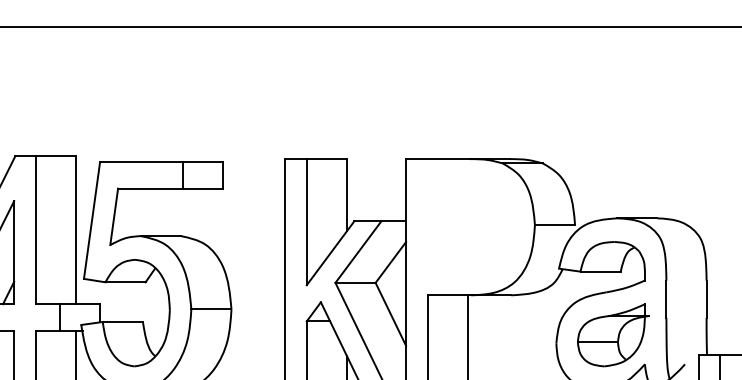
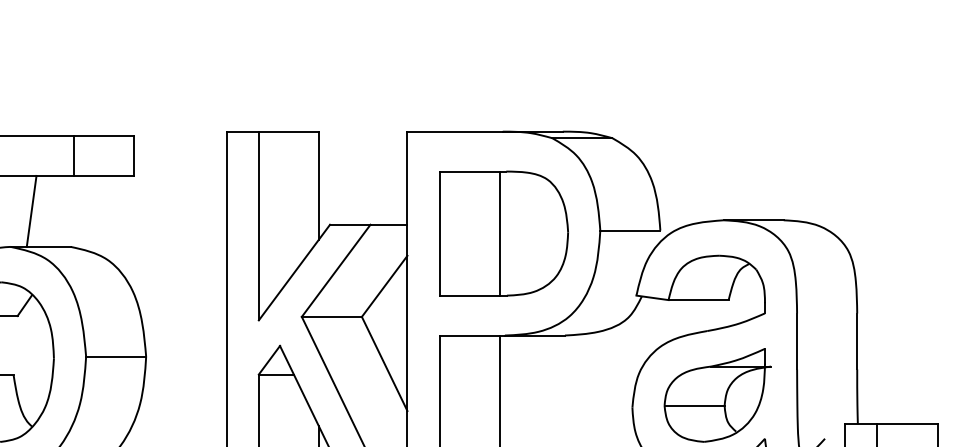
line: (154, 212) -> (30, 211), added
part: (470, 226) -> (503, 232), added

